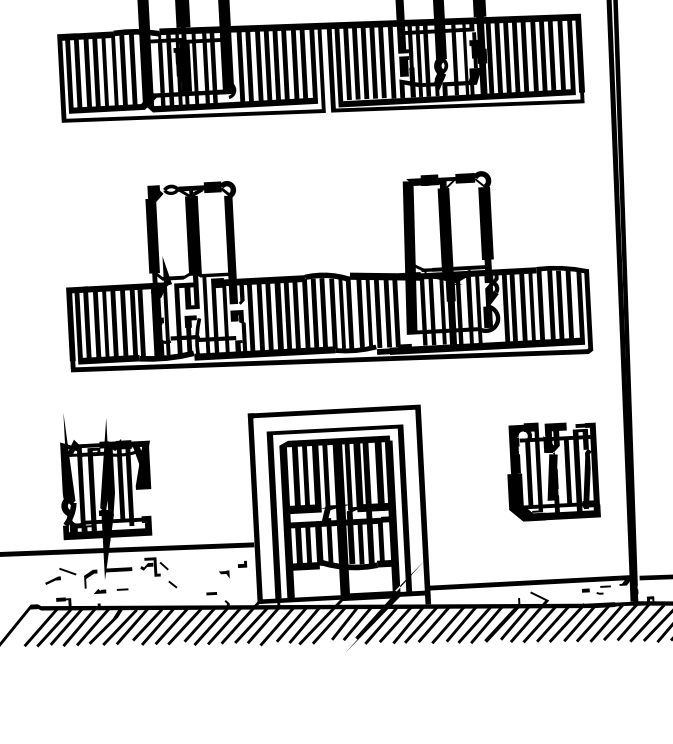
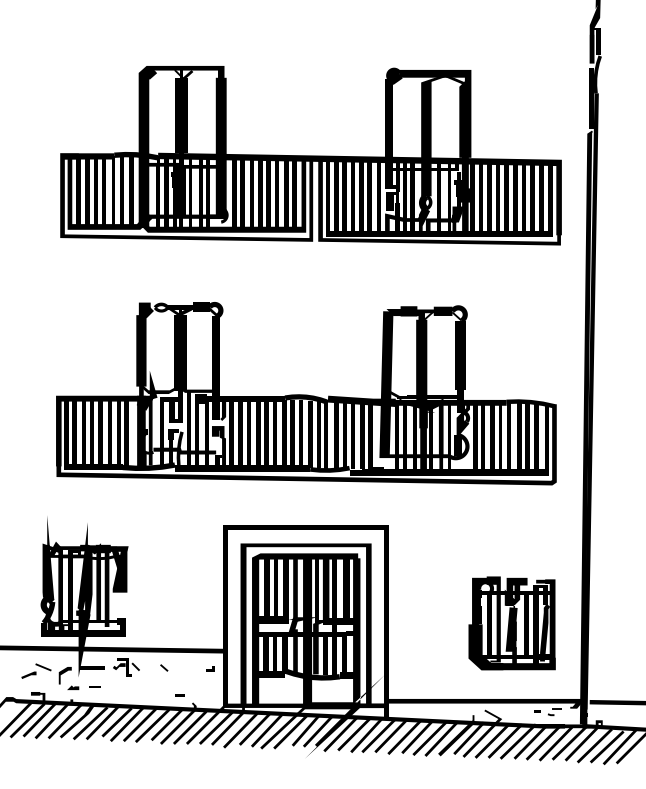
part: (552, 471) -> (511, 623), moved
part: (223, 574) -> (192, 677), removed
line: (173, 584) -> (164, 667), moved

